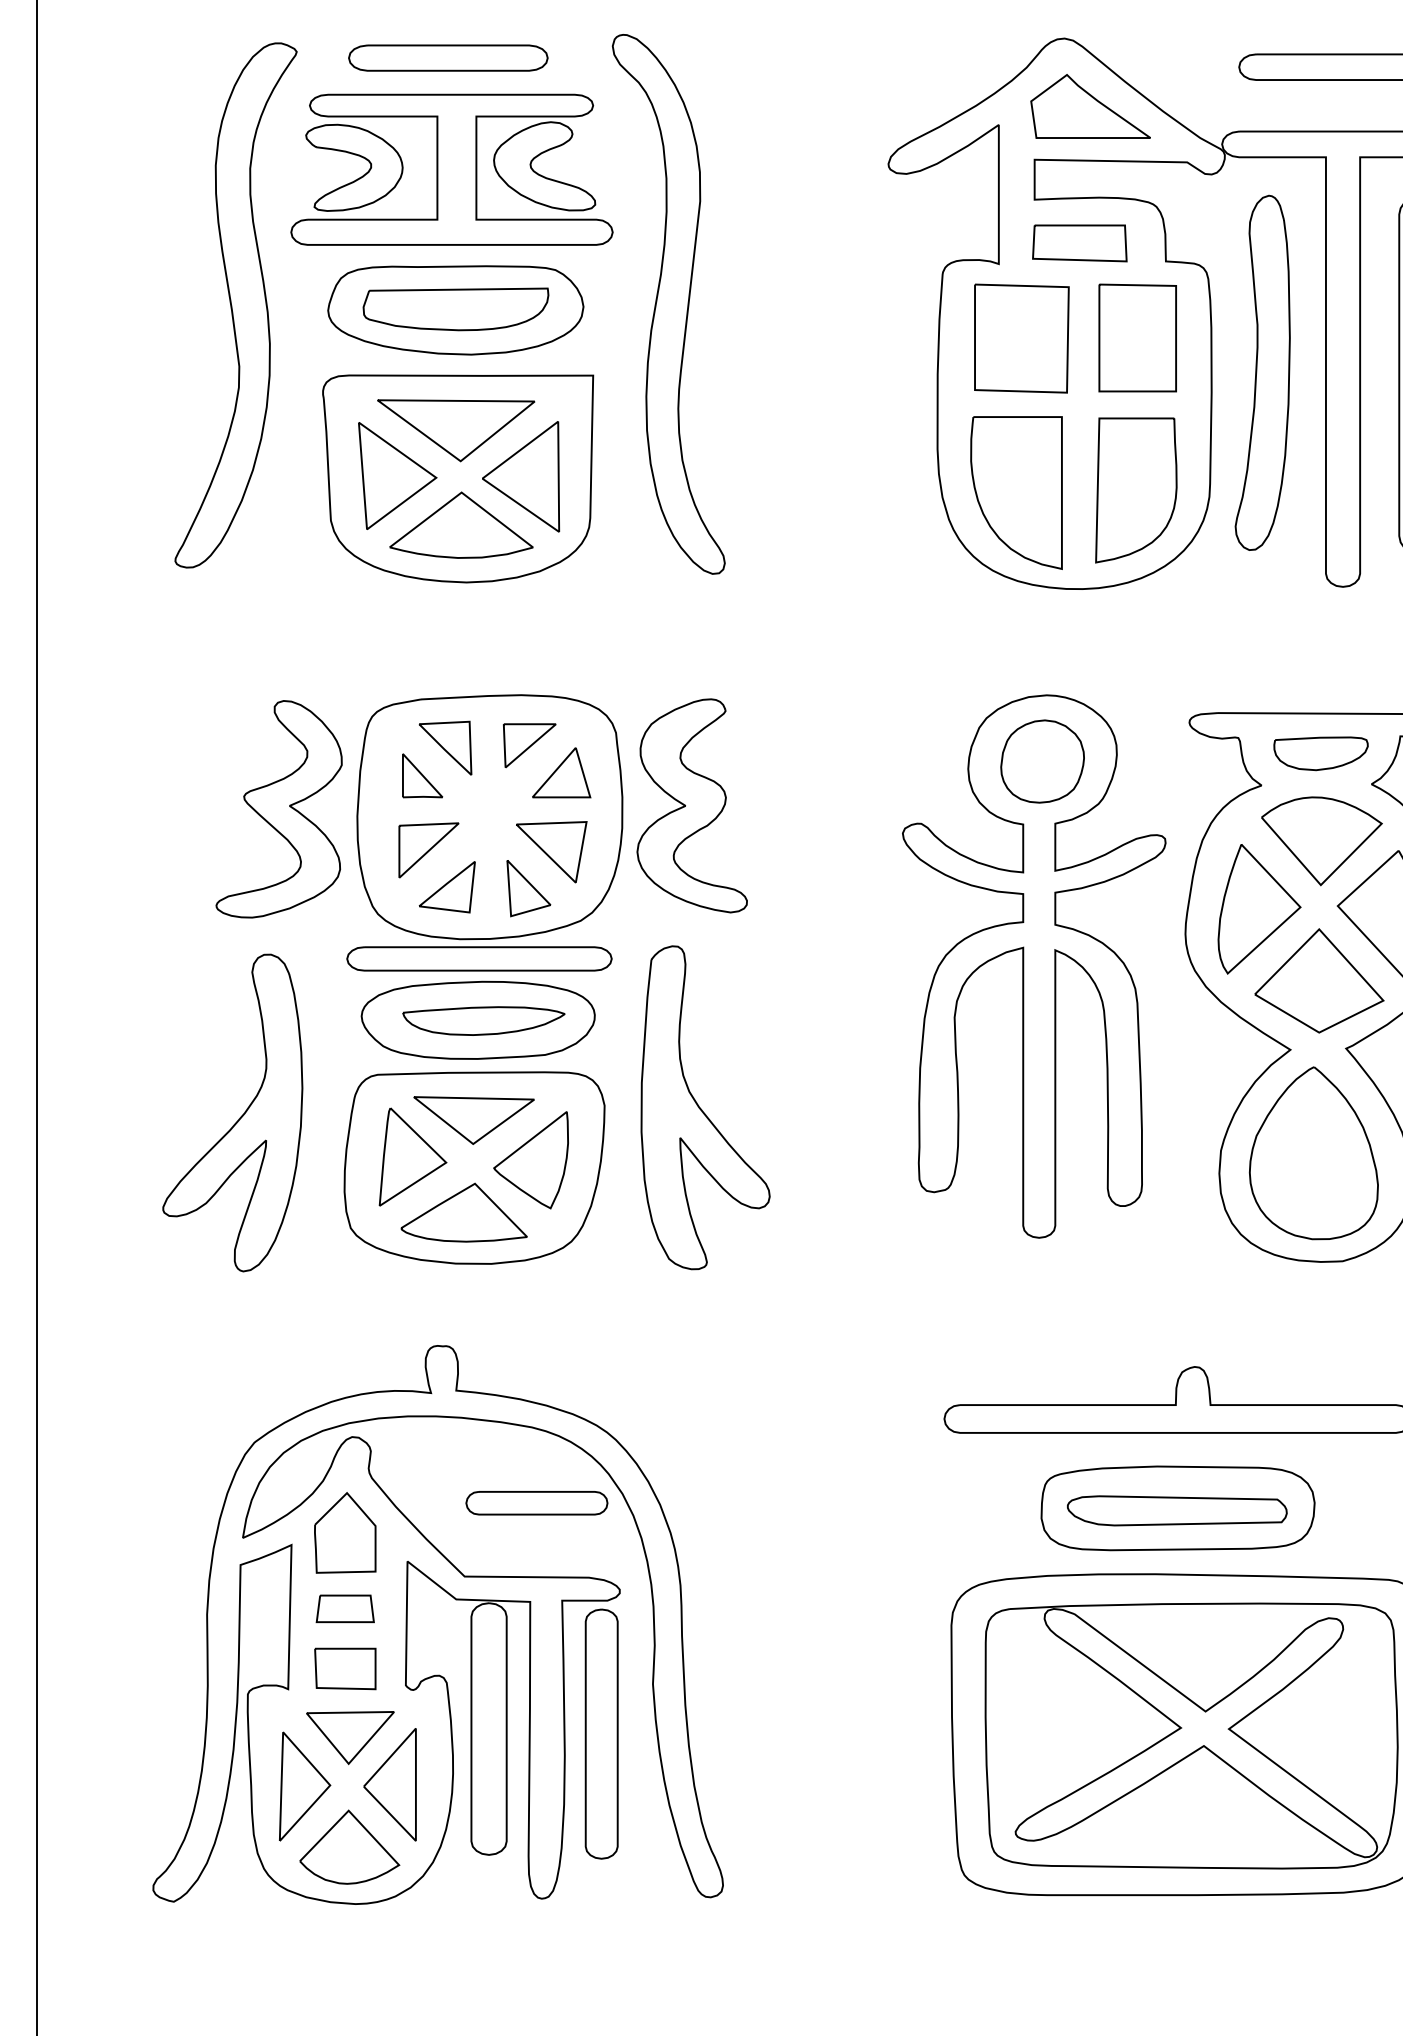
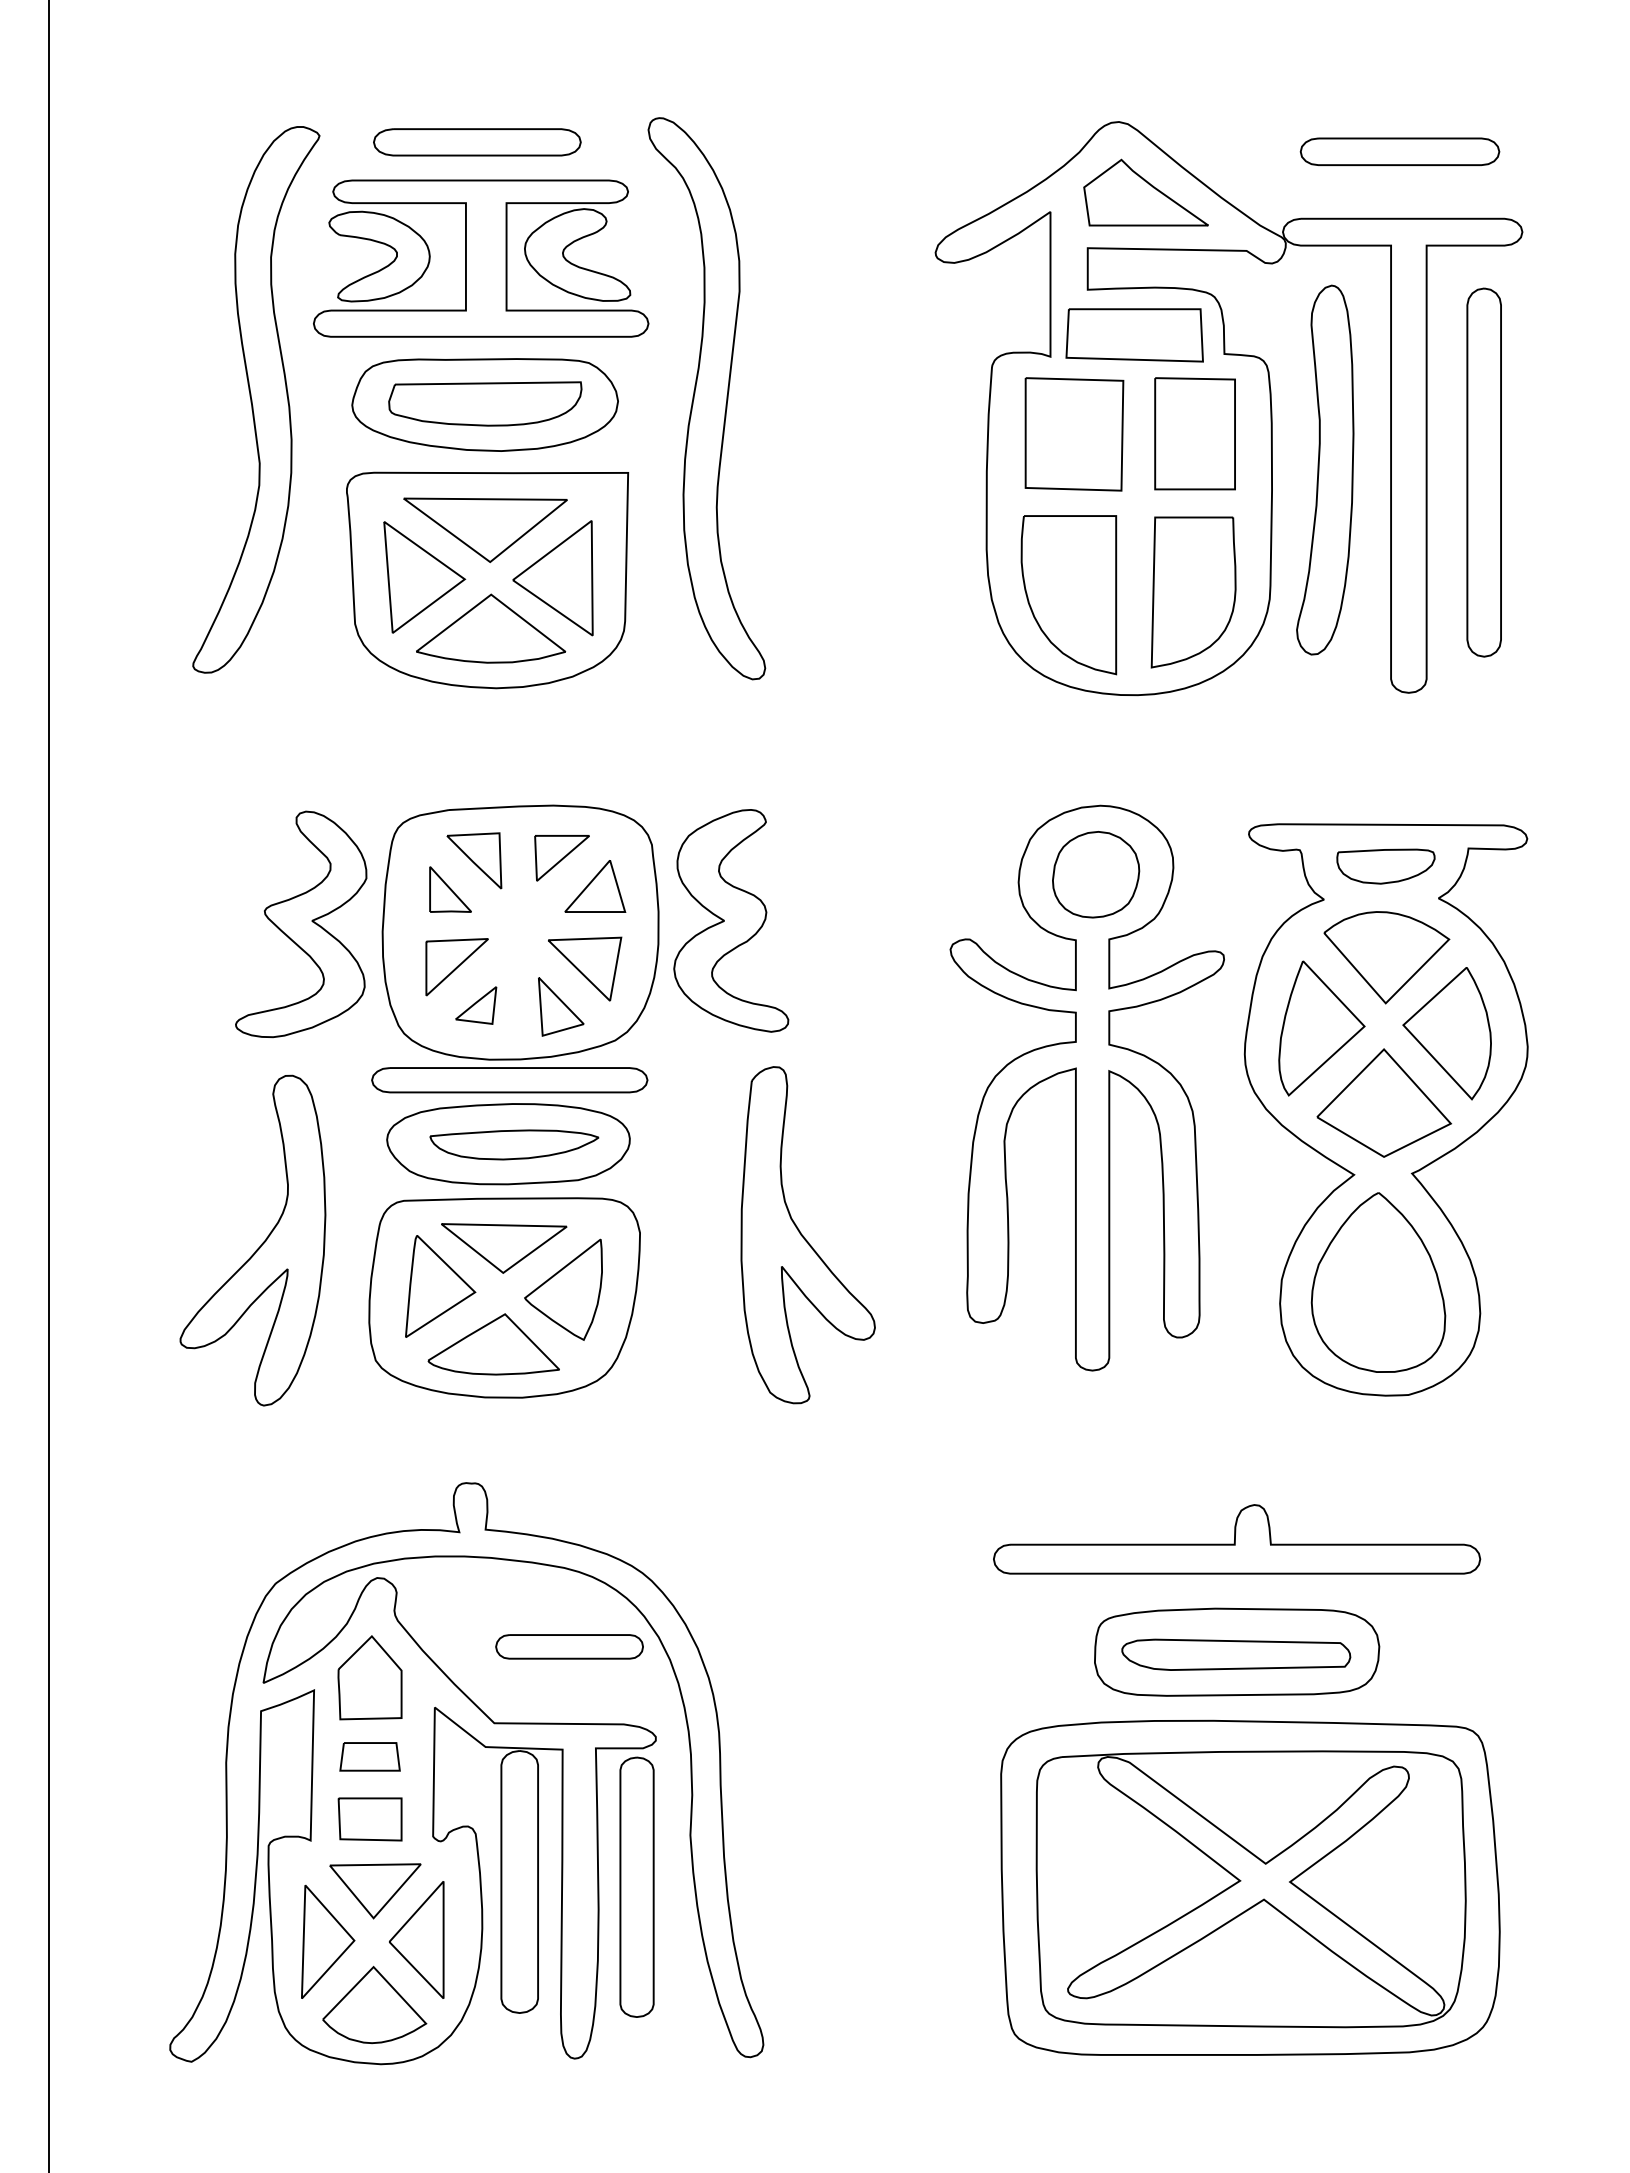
part: (1079, 242) -> (1134, 334), size x1.4
part: (446, 887) -> (475, 1005), size x0.7
part: (704, 1108) -> (807, 1235), moved

